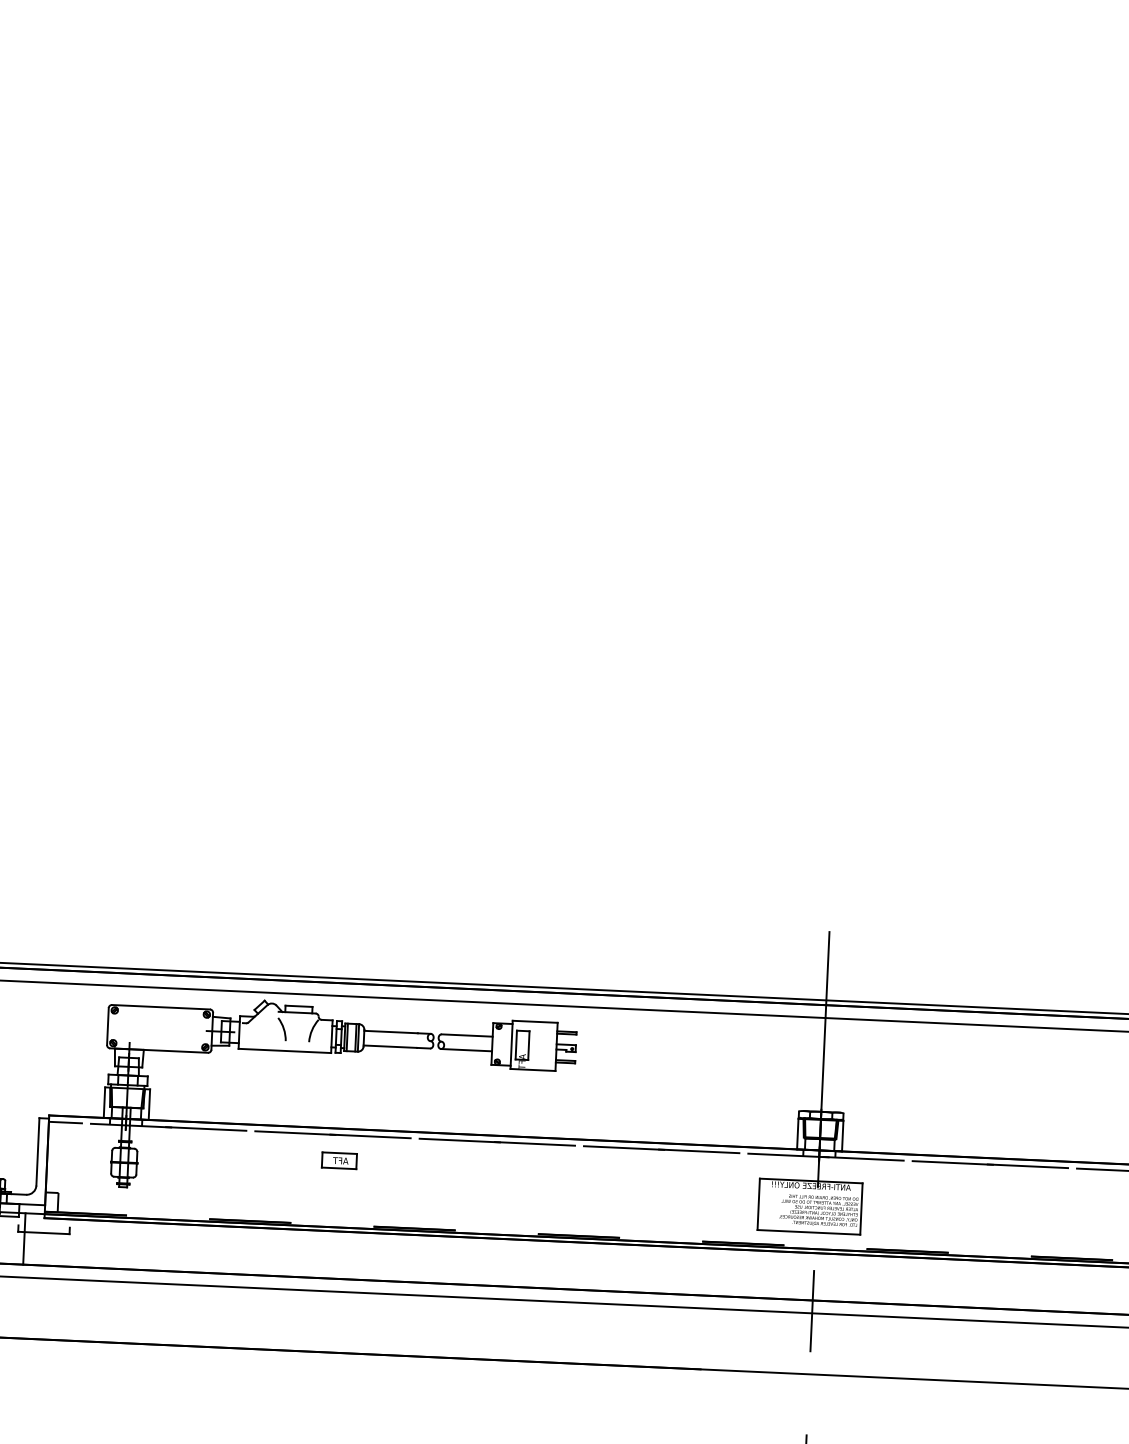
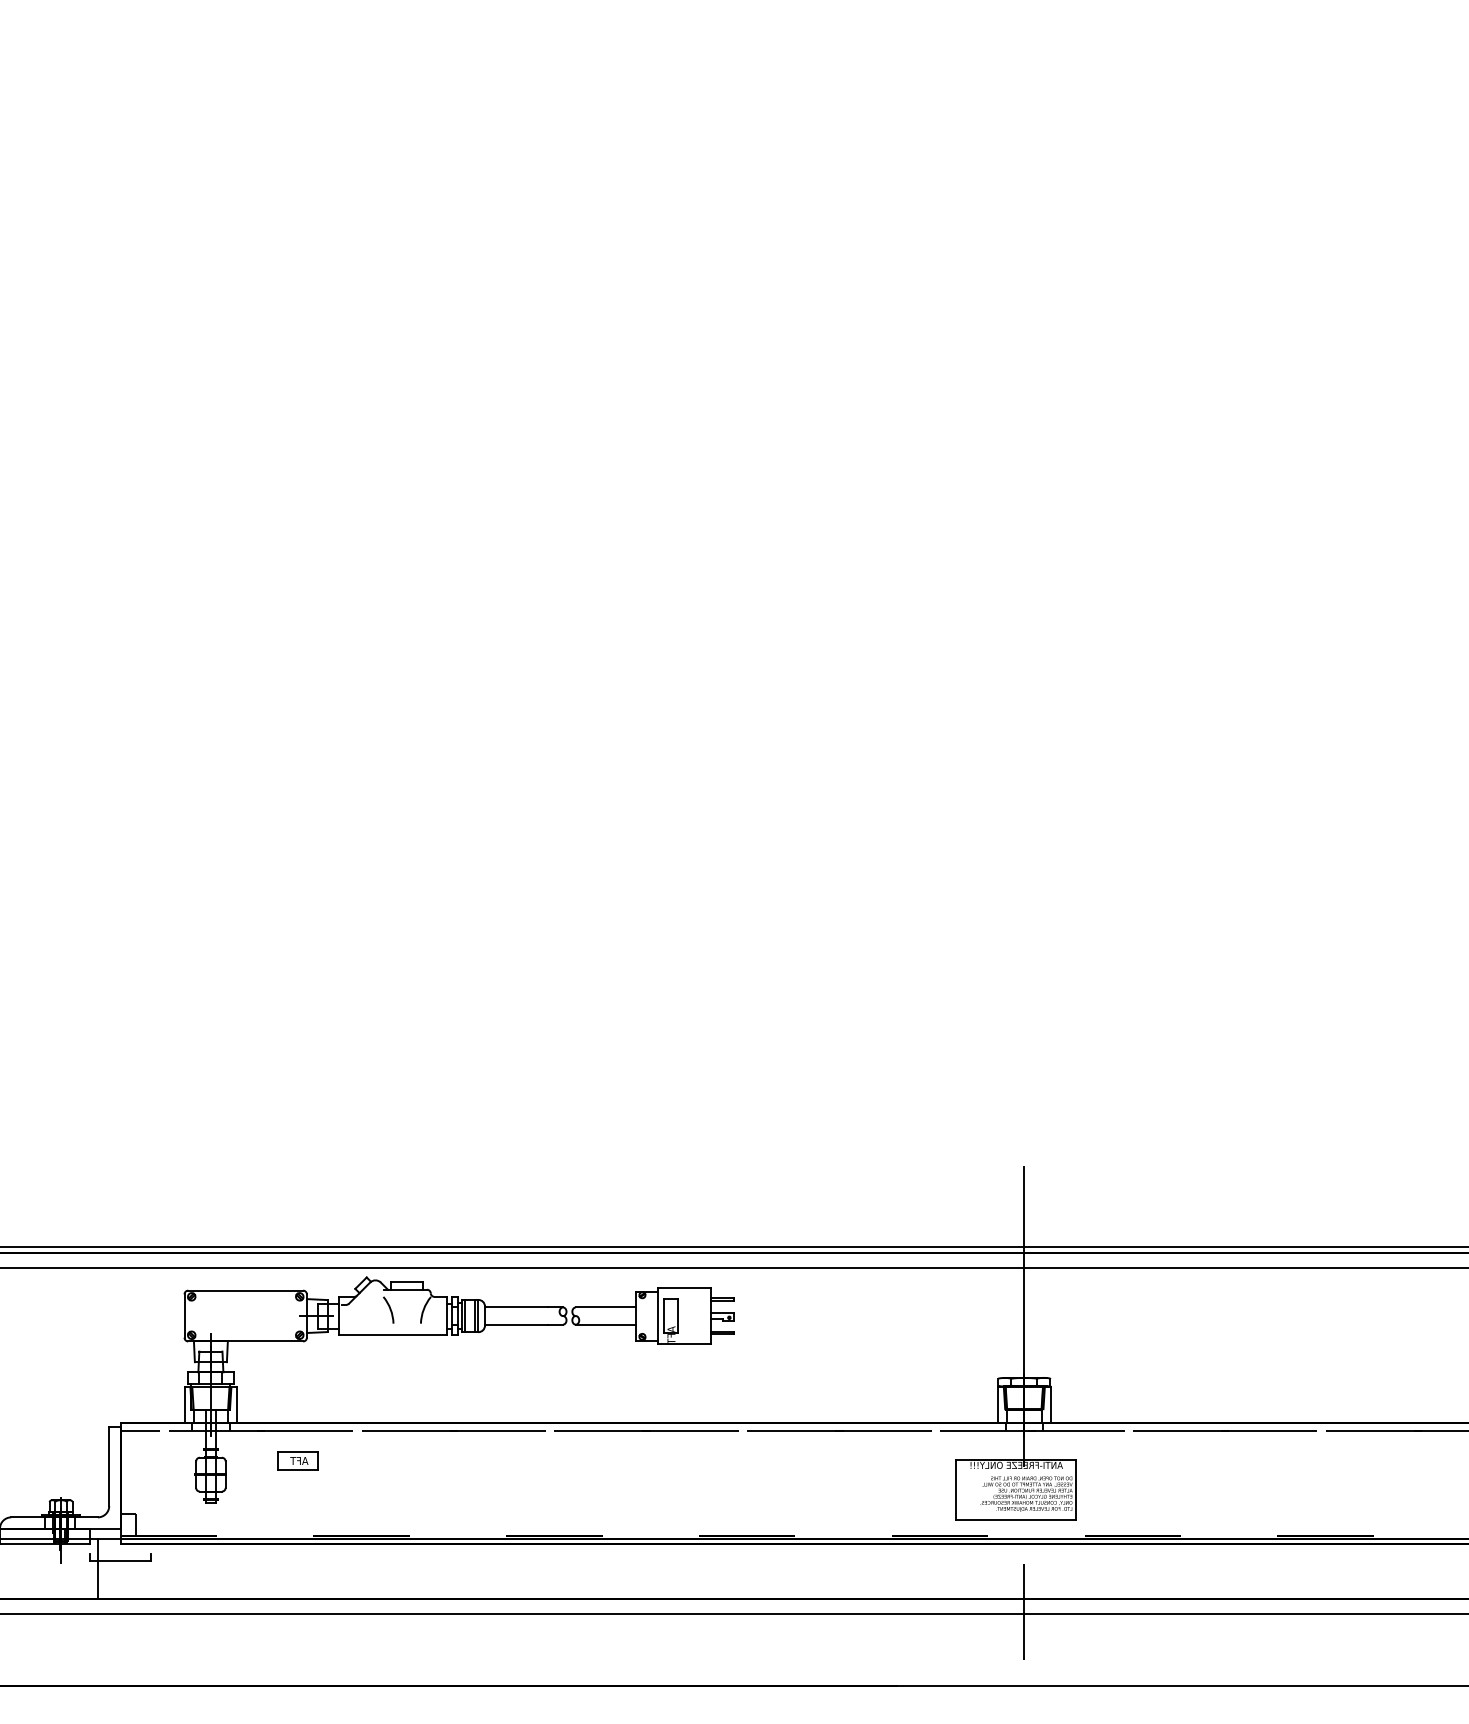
part: (339, 1160) -> (297, 1460), moved

